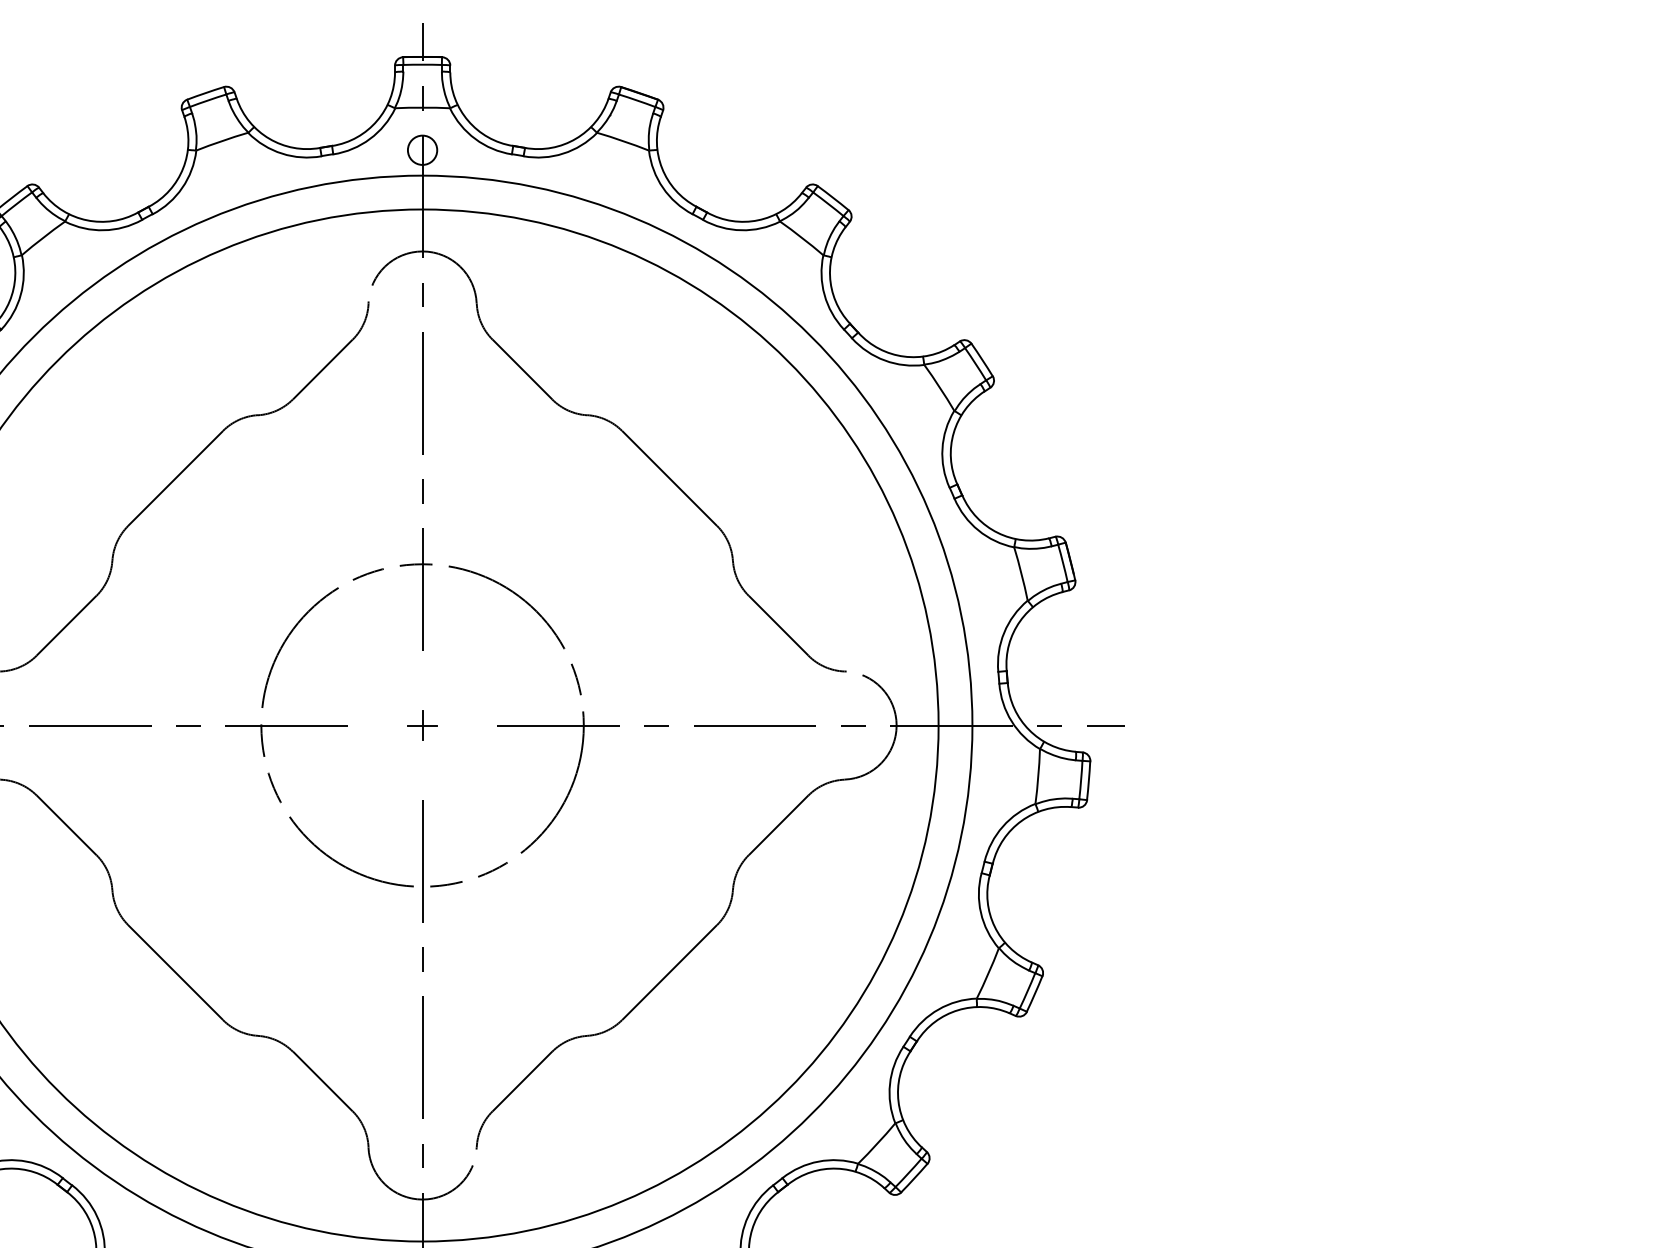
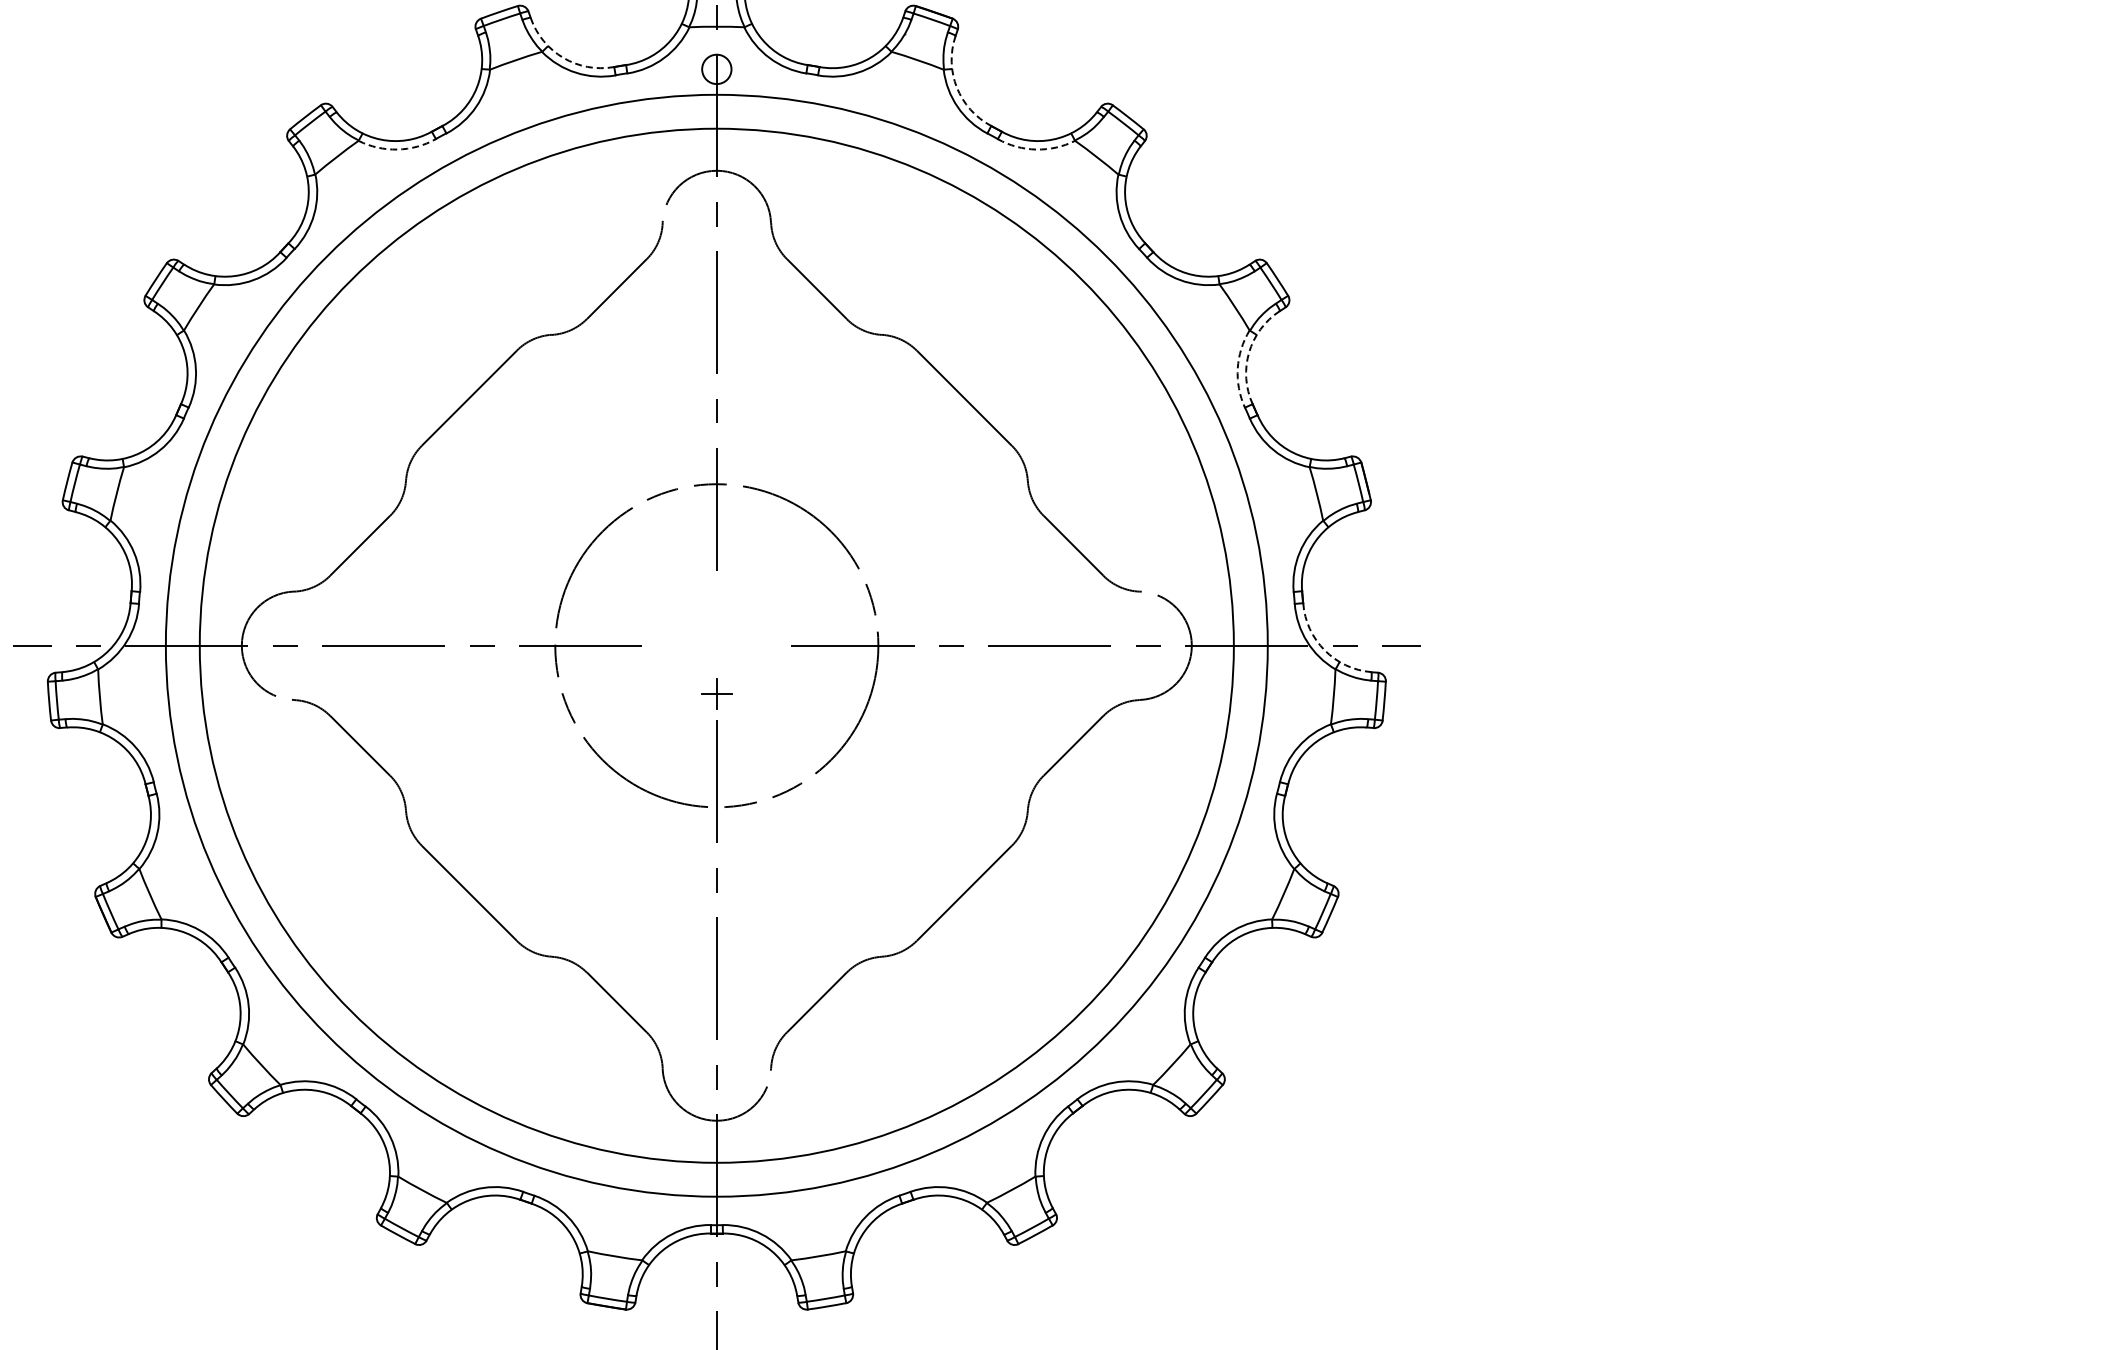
arc: (269, 138) -> (563, 57), solid -> dashed
arc: (661, 168) -> (956, 87), solid -> dashed
arc: (103, 230) -> (397, 149), solid -> dashed
arc: (741, 230) -> (1036, 149), solid -> dashed
arc: (954, 432) -> (1249, 352), solid -> dashed
arc: (942, 448) -> (1237, 368), solid -> dashed
part: (422, 725) -> (716, 693), moved
arc: (1029, 730) -> (1324, 650), solid -> dashed

